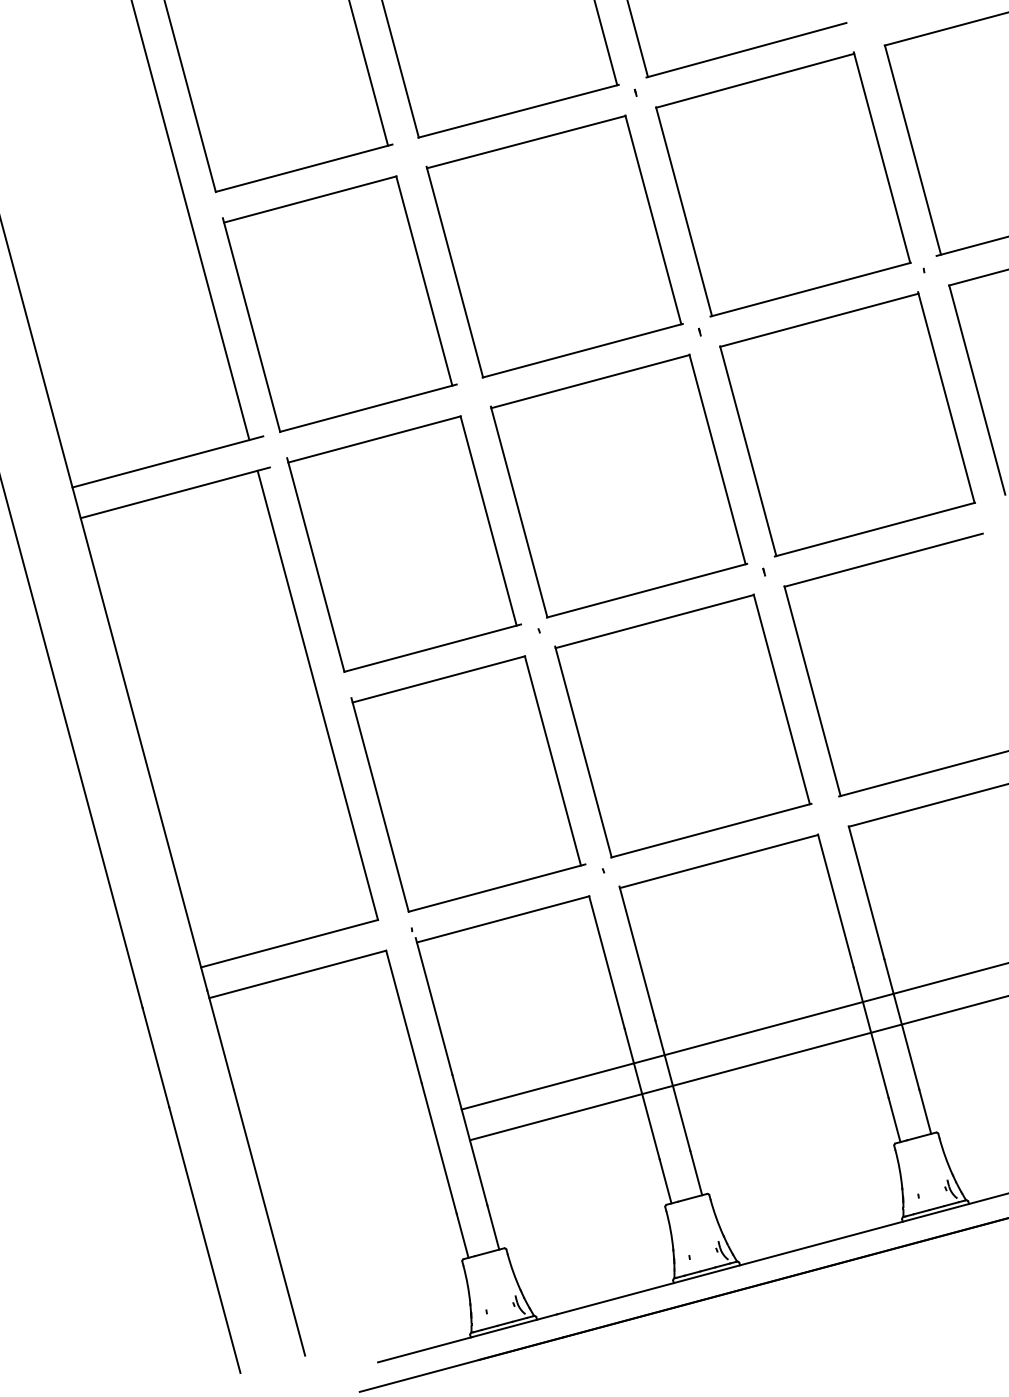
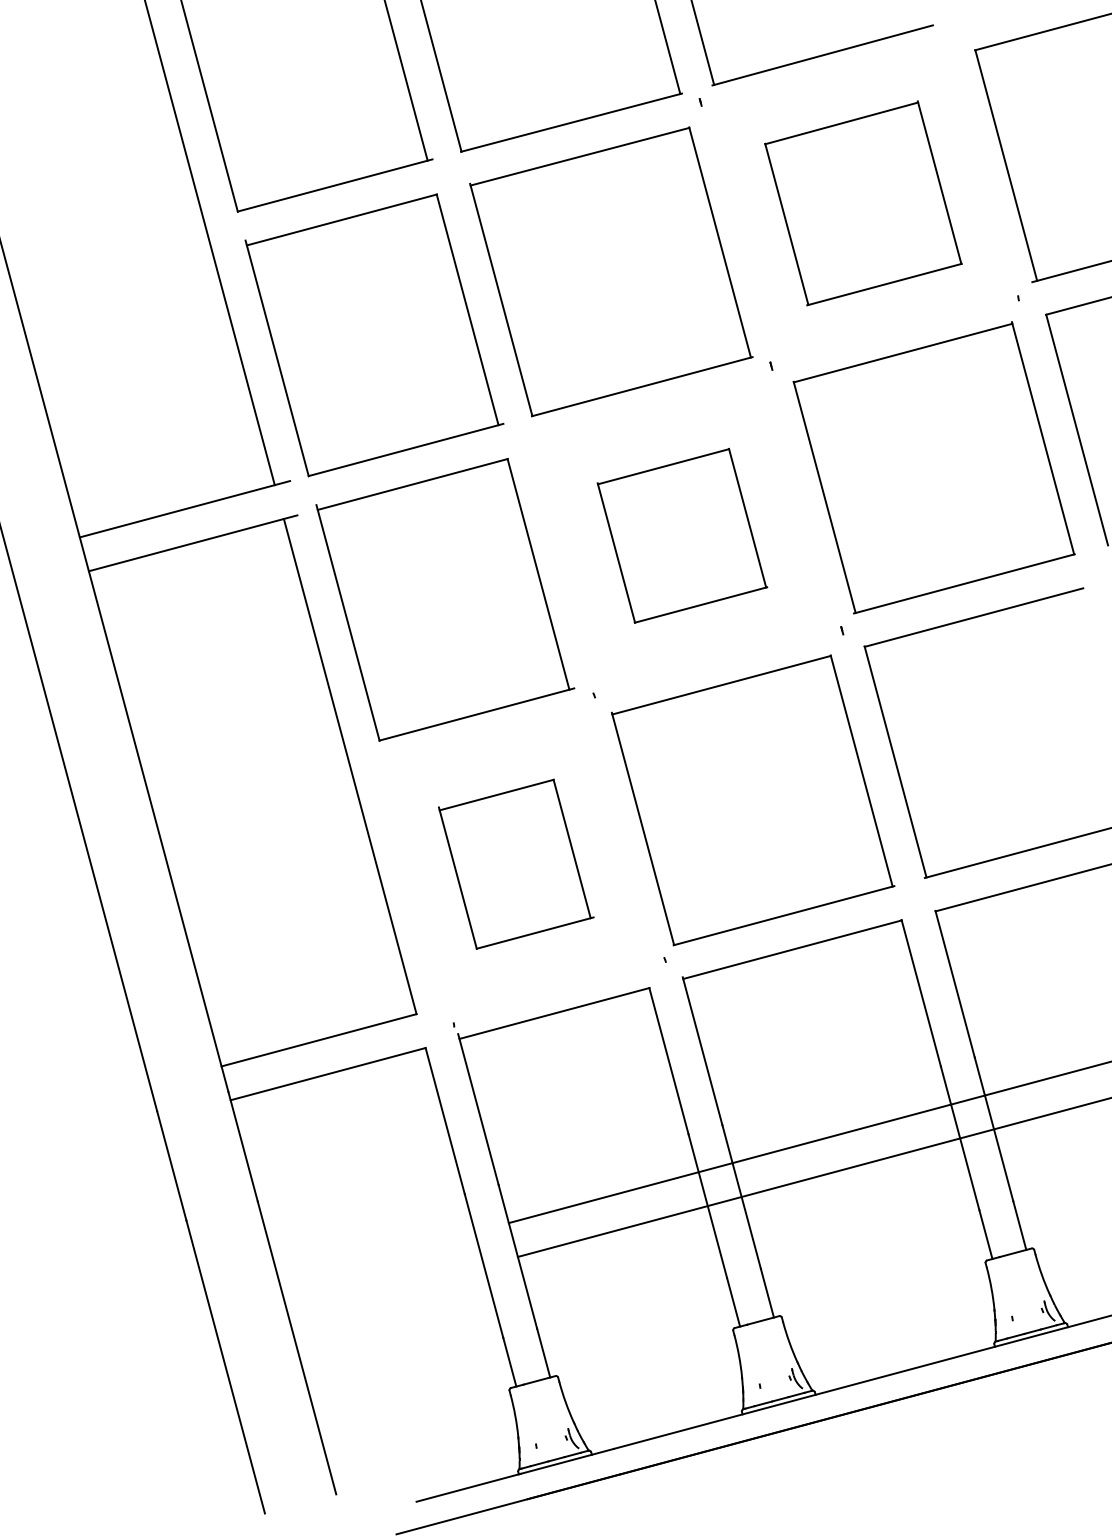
part: (783, 184) -> (863, 203), size x0.7
part: (619, 485) -> (682, 535), size x0.6
part: (468, 783) -> (516, 863), size x0.6

